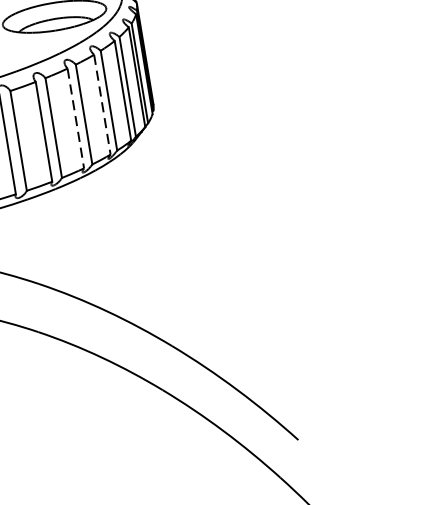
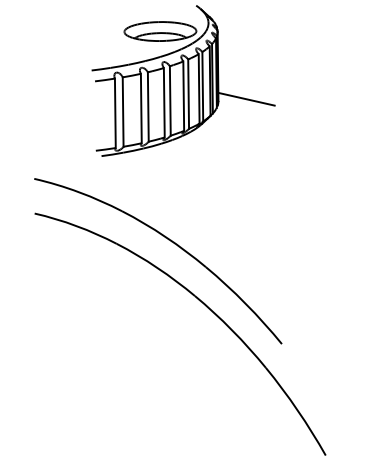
line: (193, 94) -> (246, 98), added
line: (102, 105) -> (183, 96), dashed -> solid
line: (76, 118) -> (164, 102), dashed -> solid

